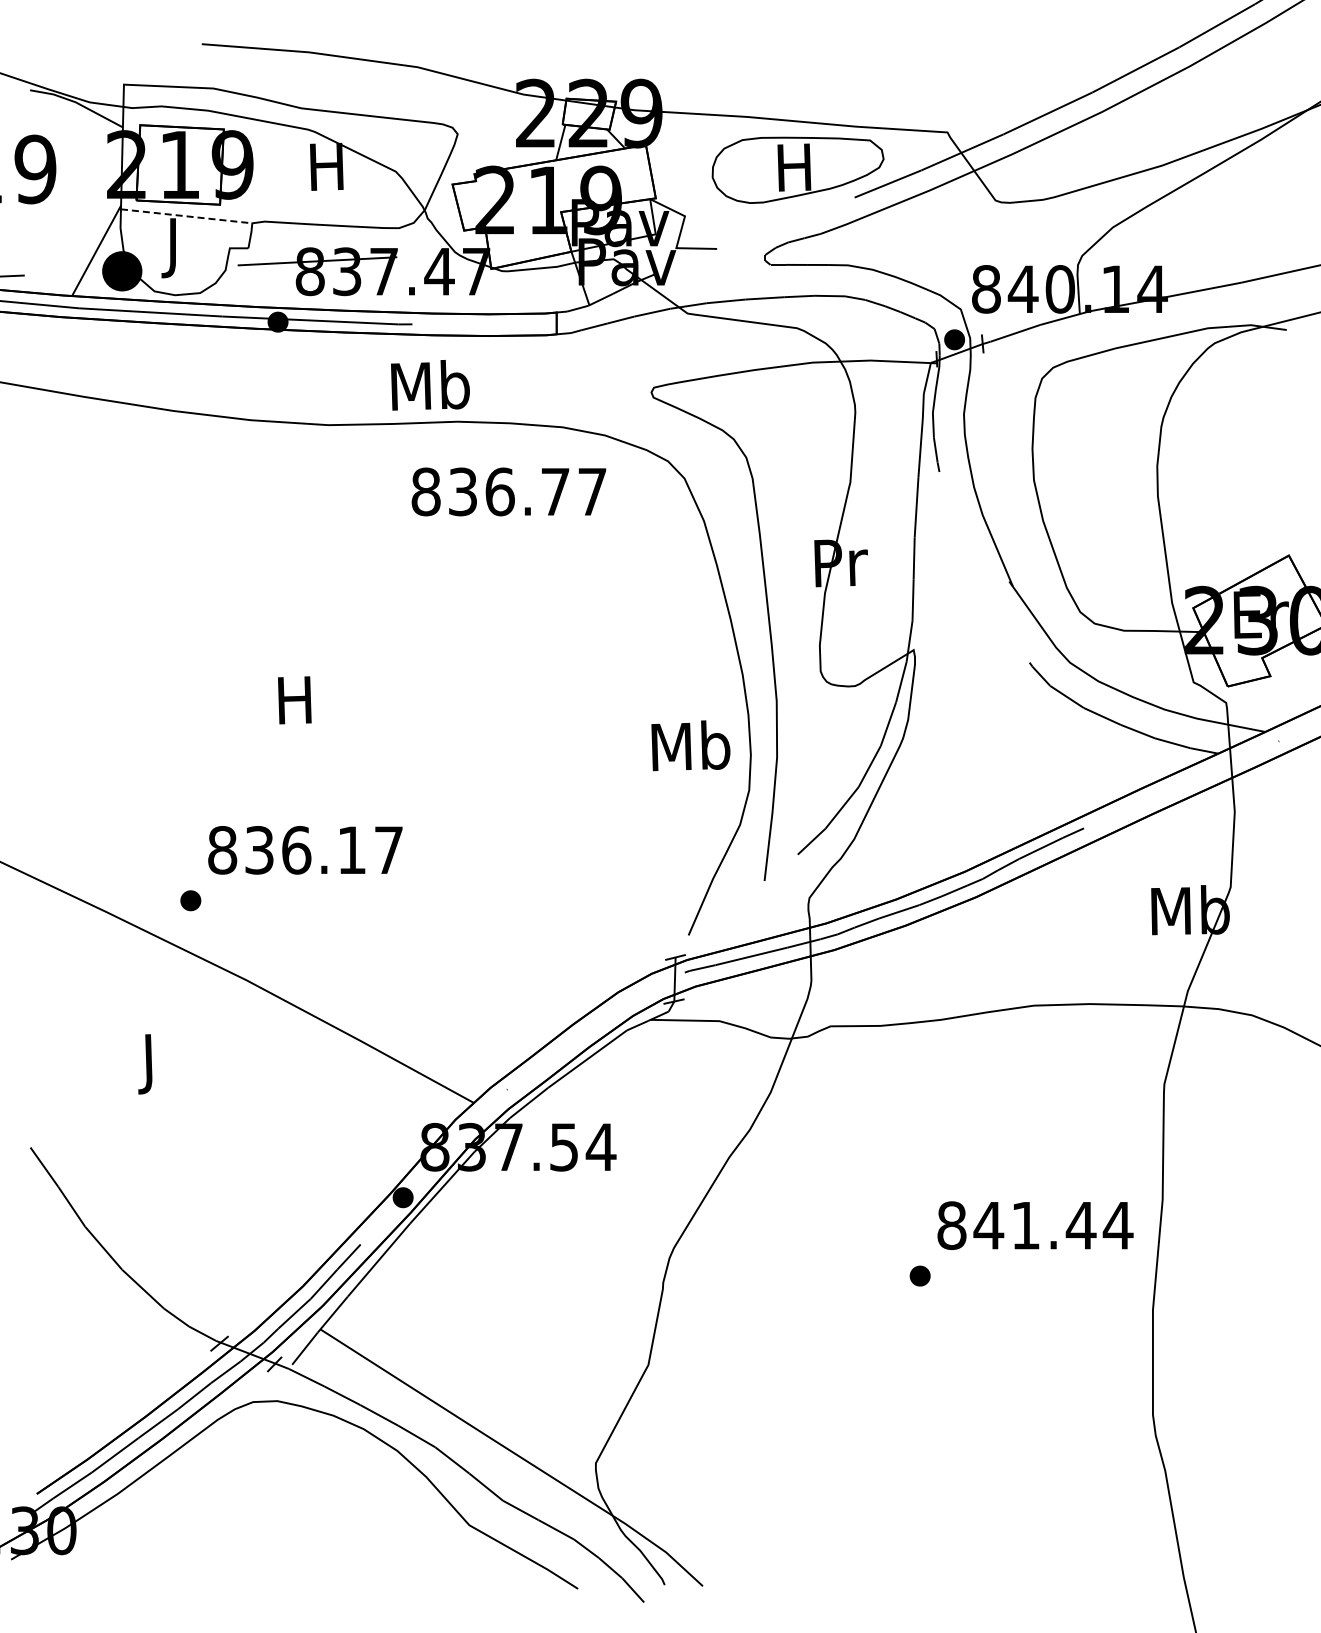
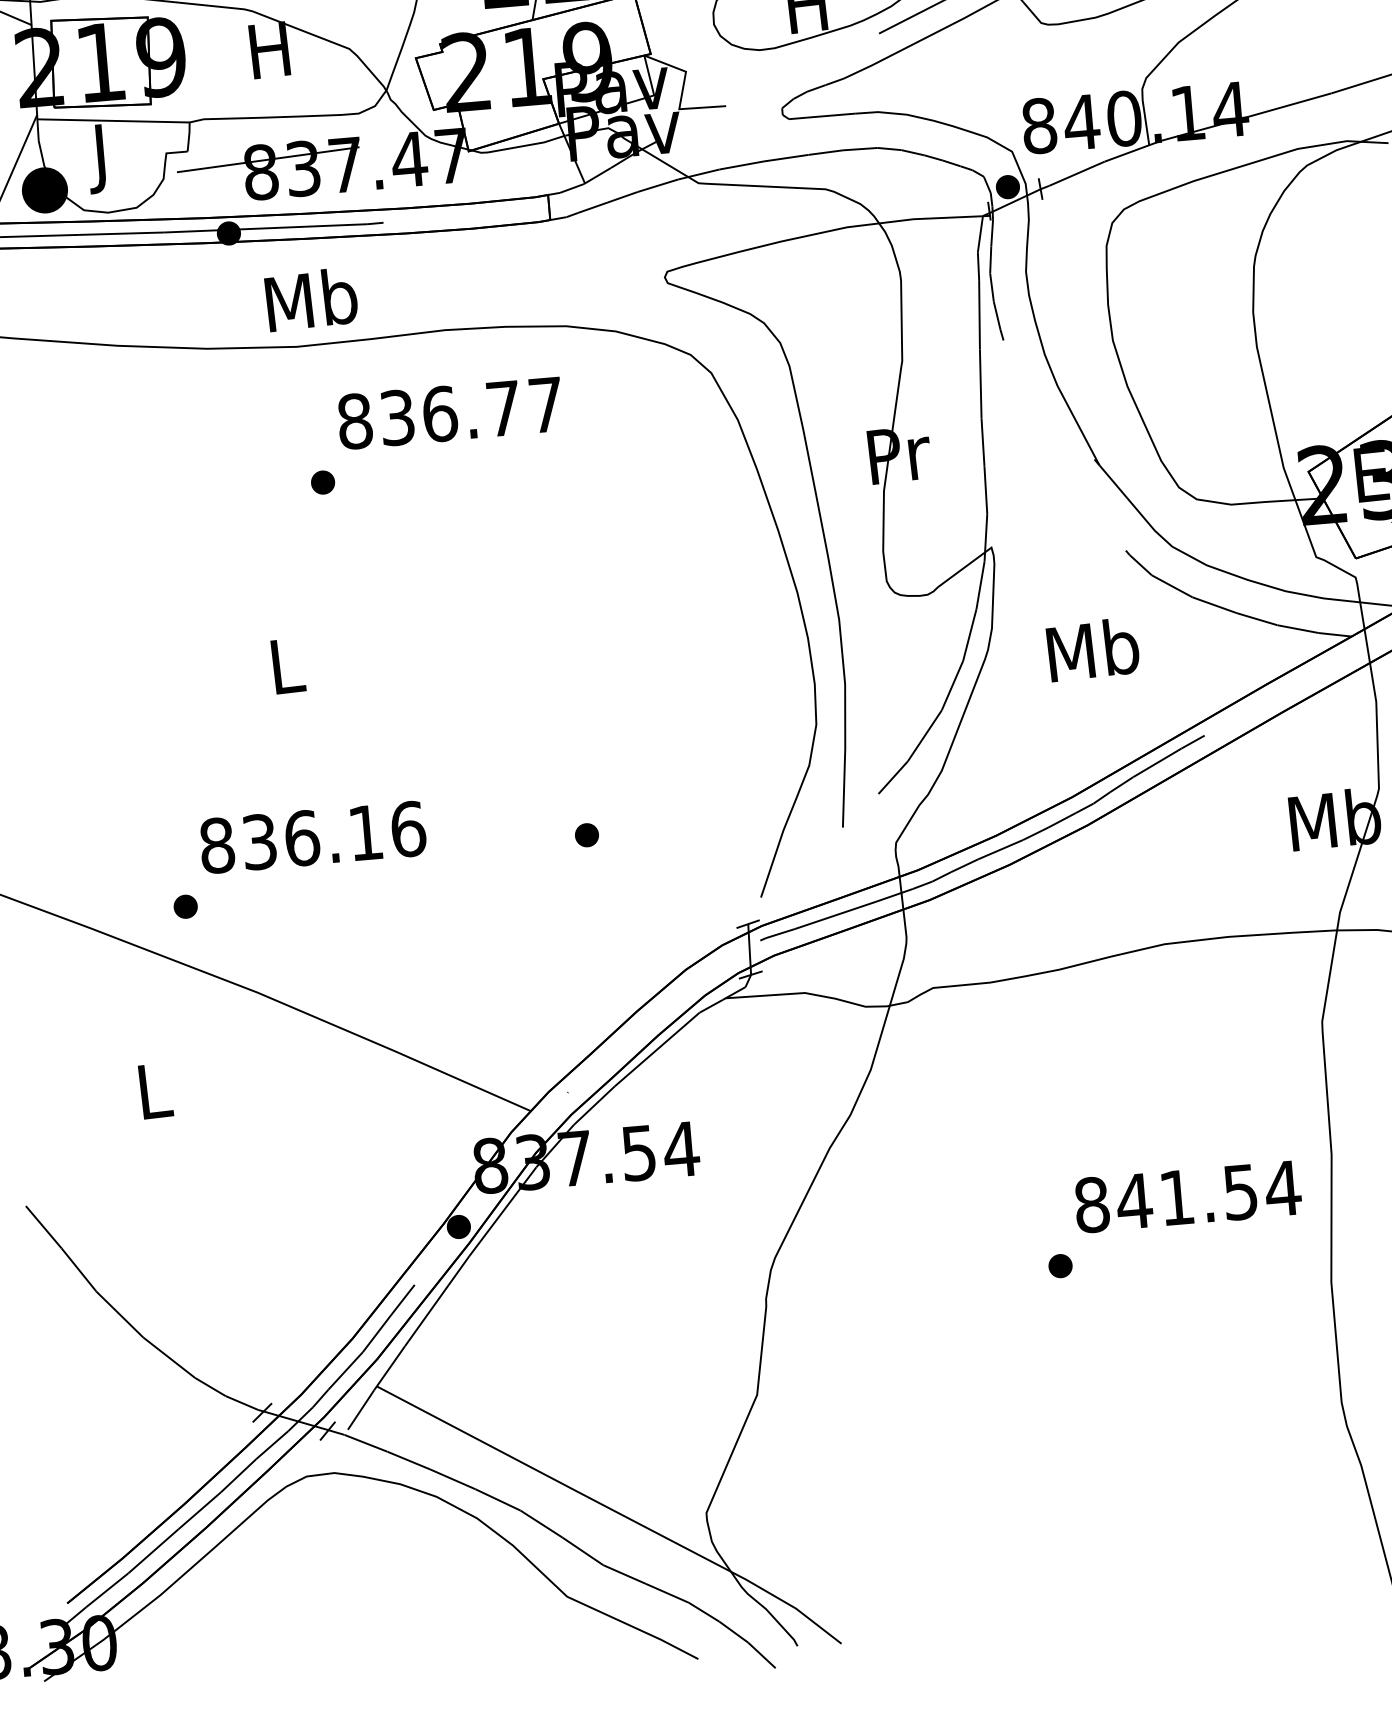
line: (186, 216) -> (113, 121), dashed -> solid
text: (430, 385) -> (311, 299), moved
text: (508, 491) -> (449, 412), moved
part: (340, 544) -> (322, 482), added
text: (294, 700) -> (285, 666), H -> L
text: (690, 745) -> (1092, 649), moved
text: (388, 850) -> (407, 829), 836.17 -> 836.16
part: (542, 868) -> (586, 835), added
text: (151, 1064) -> (156, 1098), J -> L
text: (1080, 1226) -> (1239, 1193), 841.44 -> 841.54

